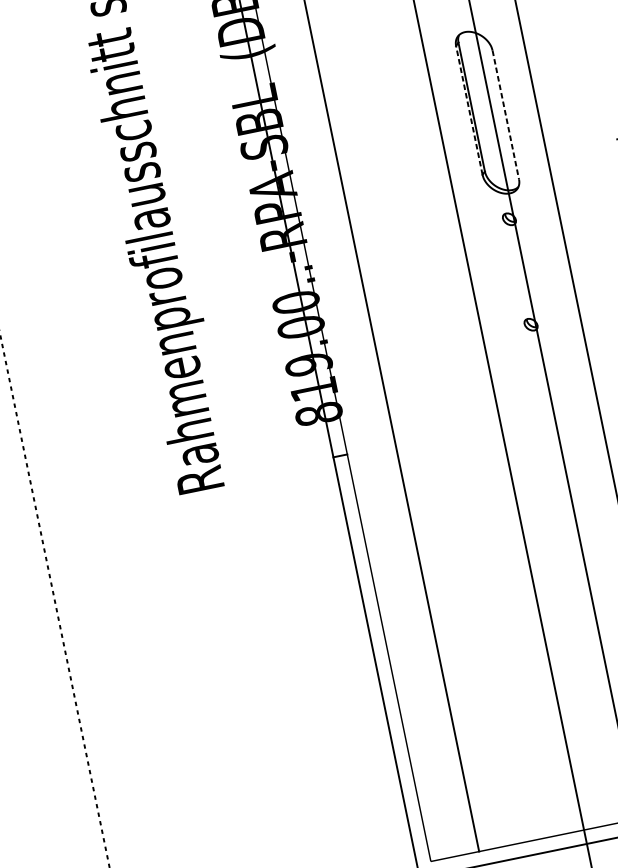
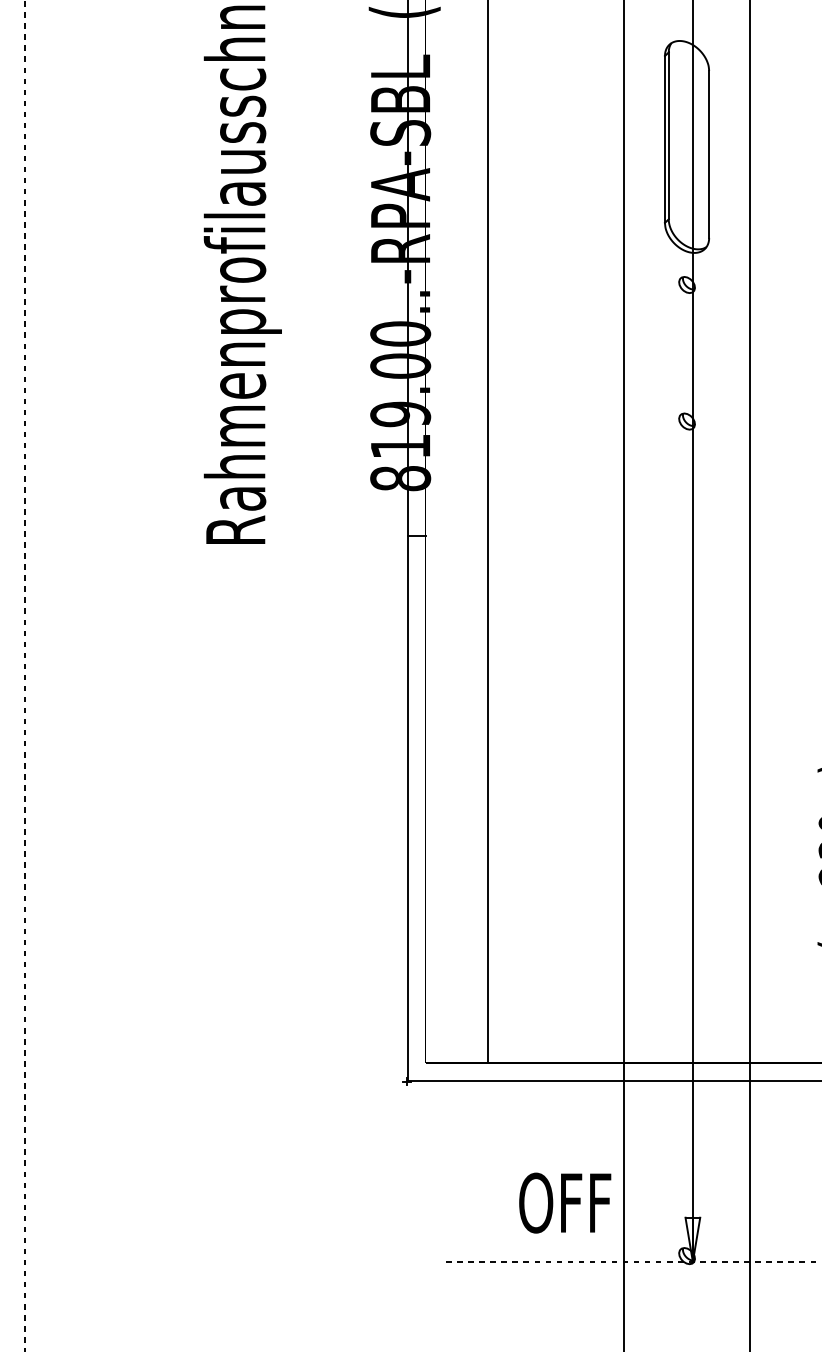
line: (468, 109) -> (664, 138), dashed -> solid
line: (506, 115) -> (709, 154), dashed -> solid

